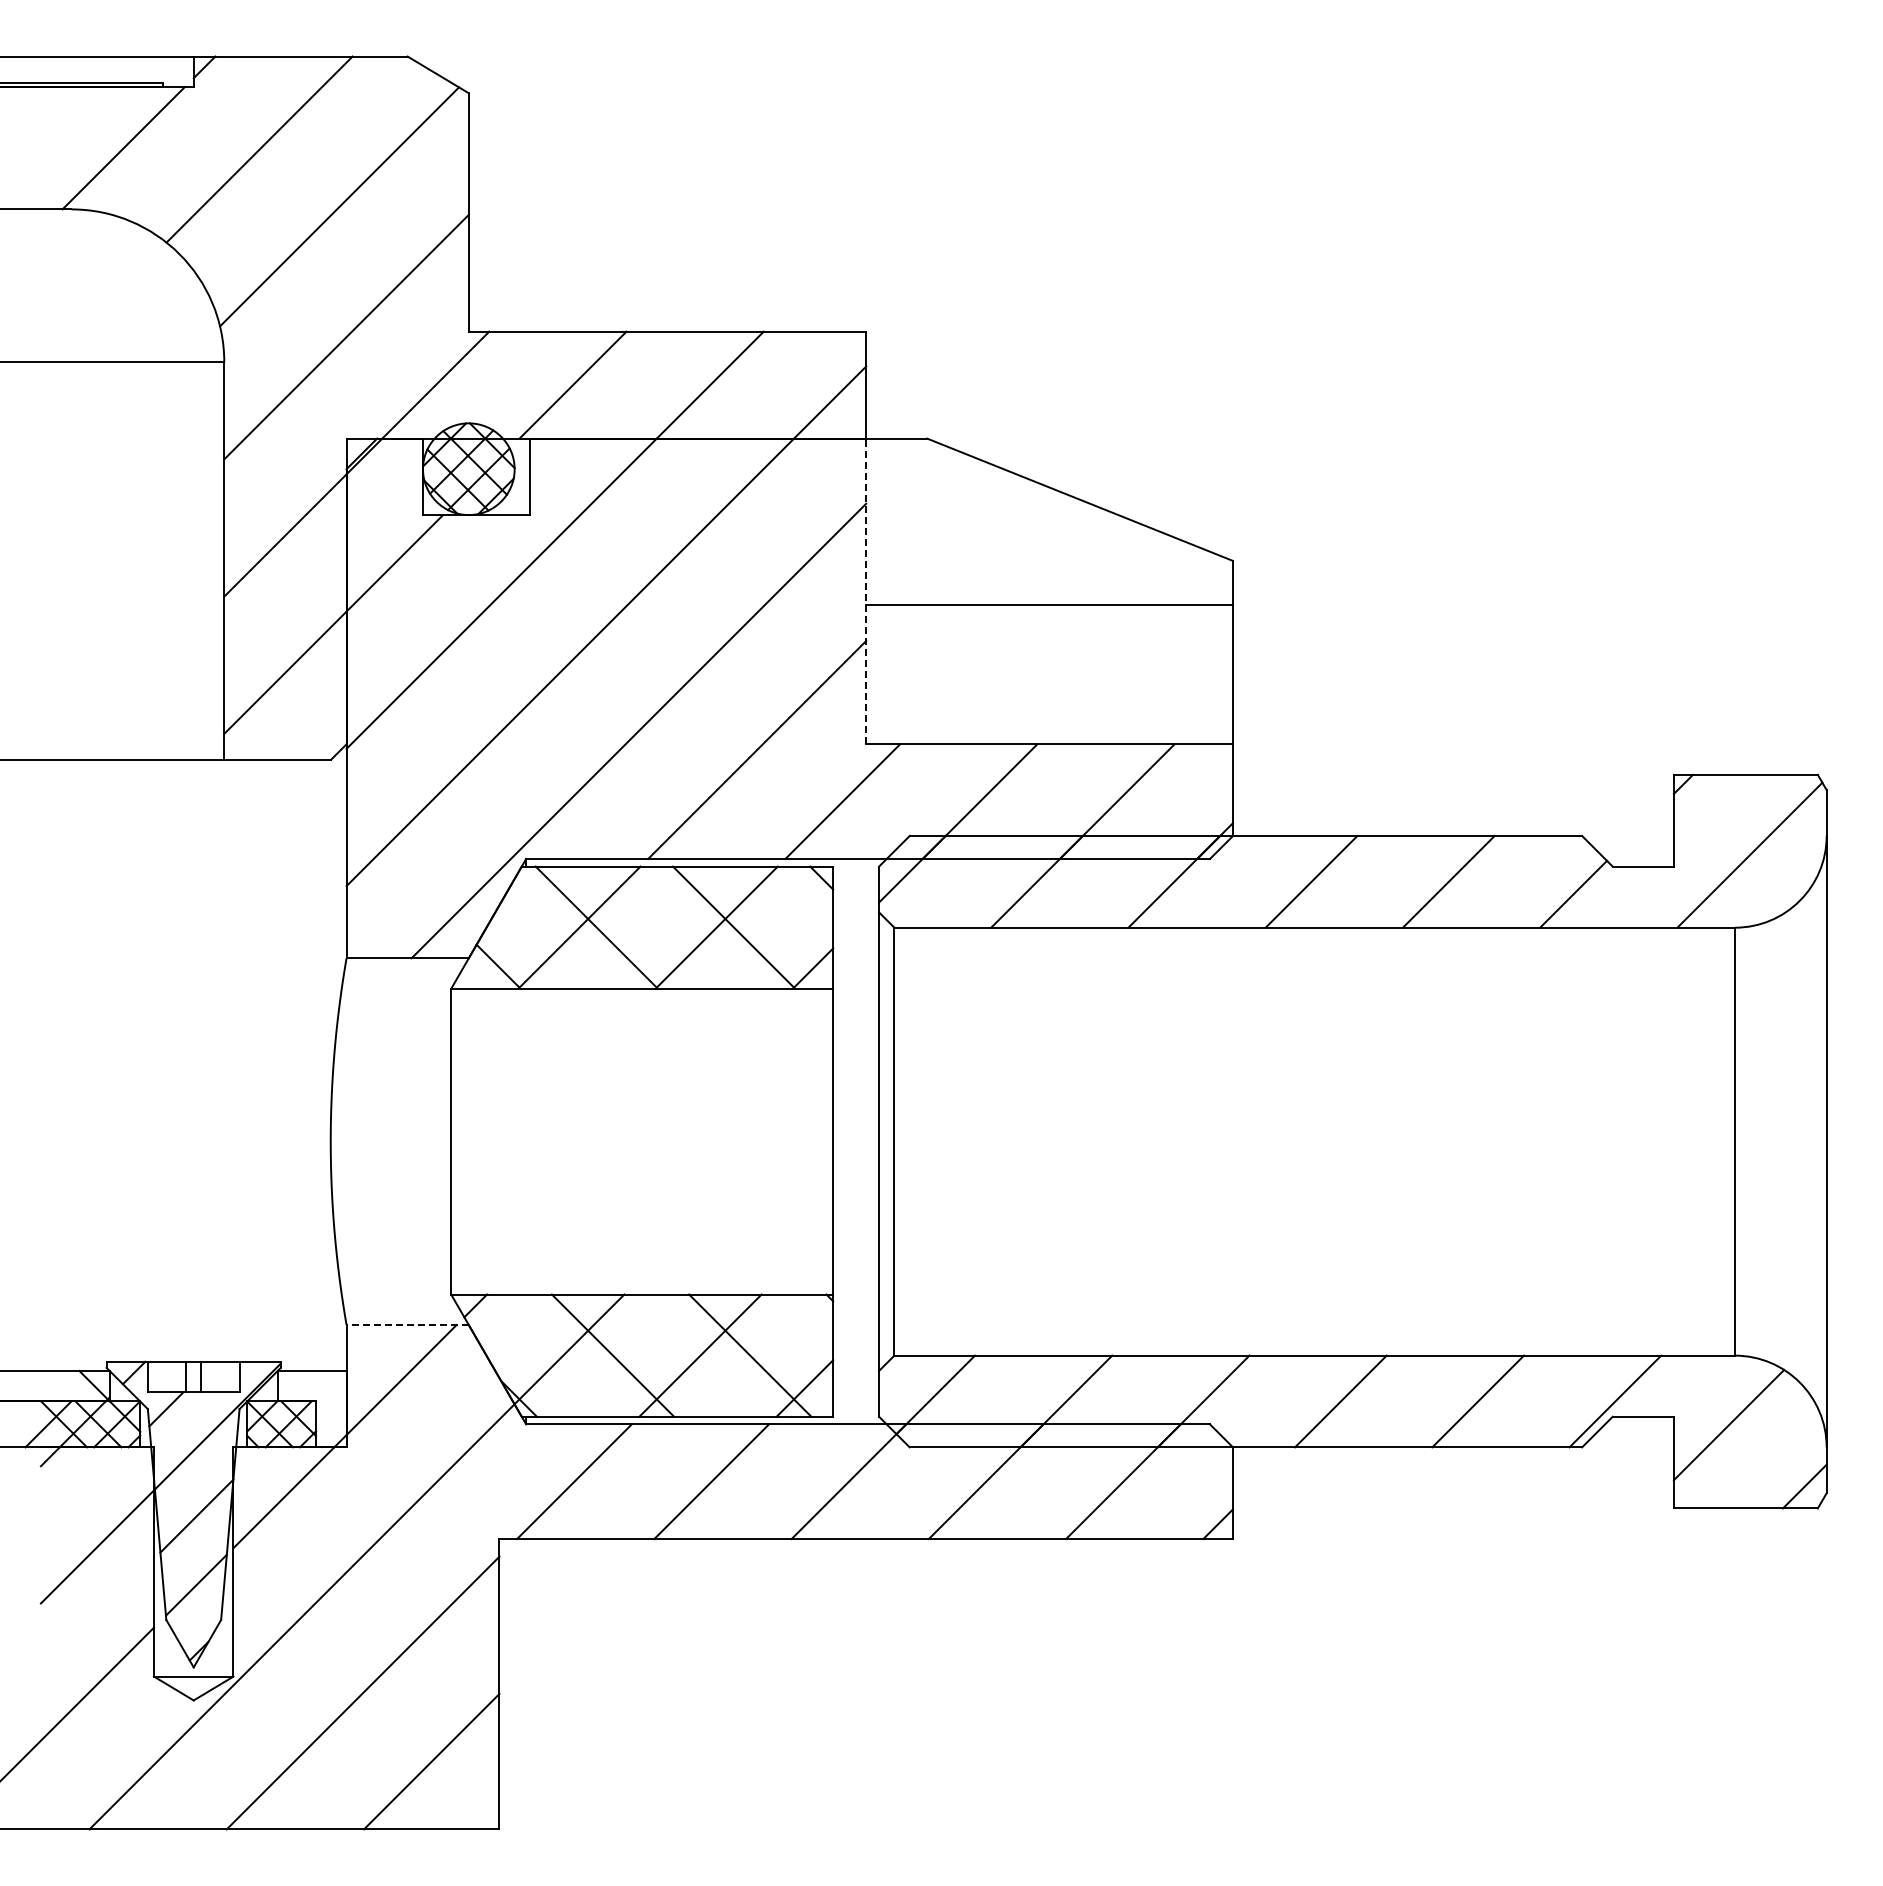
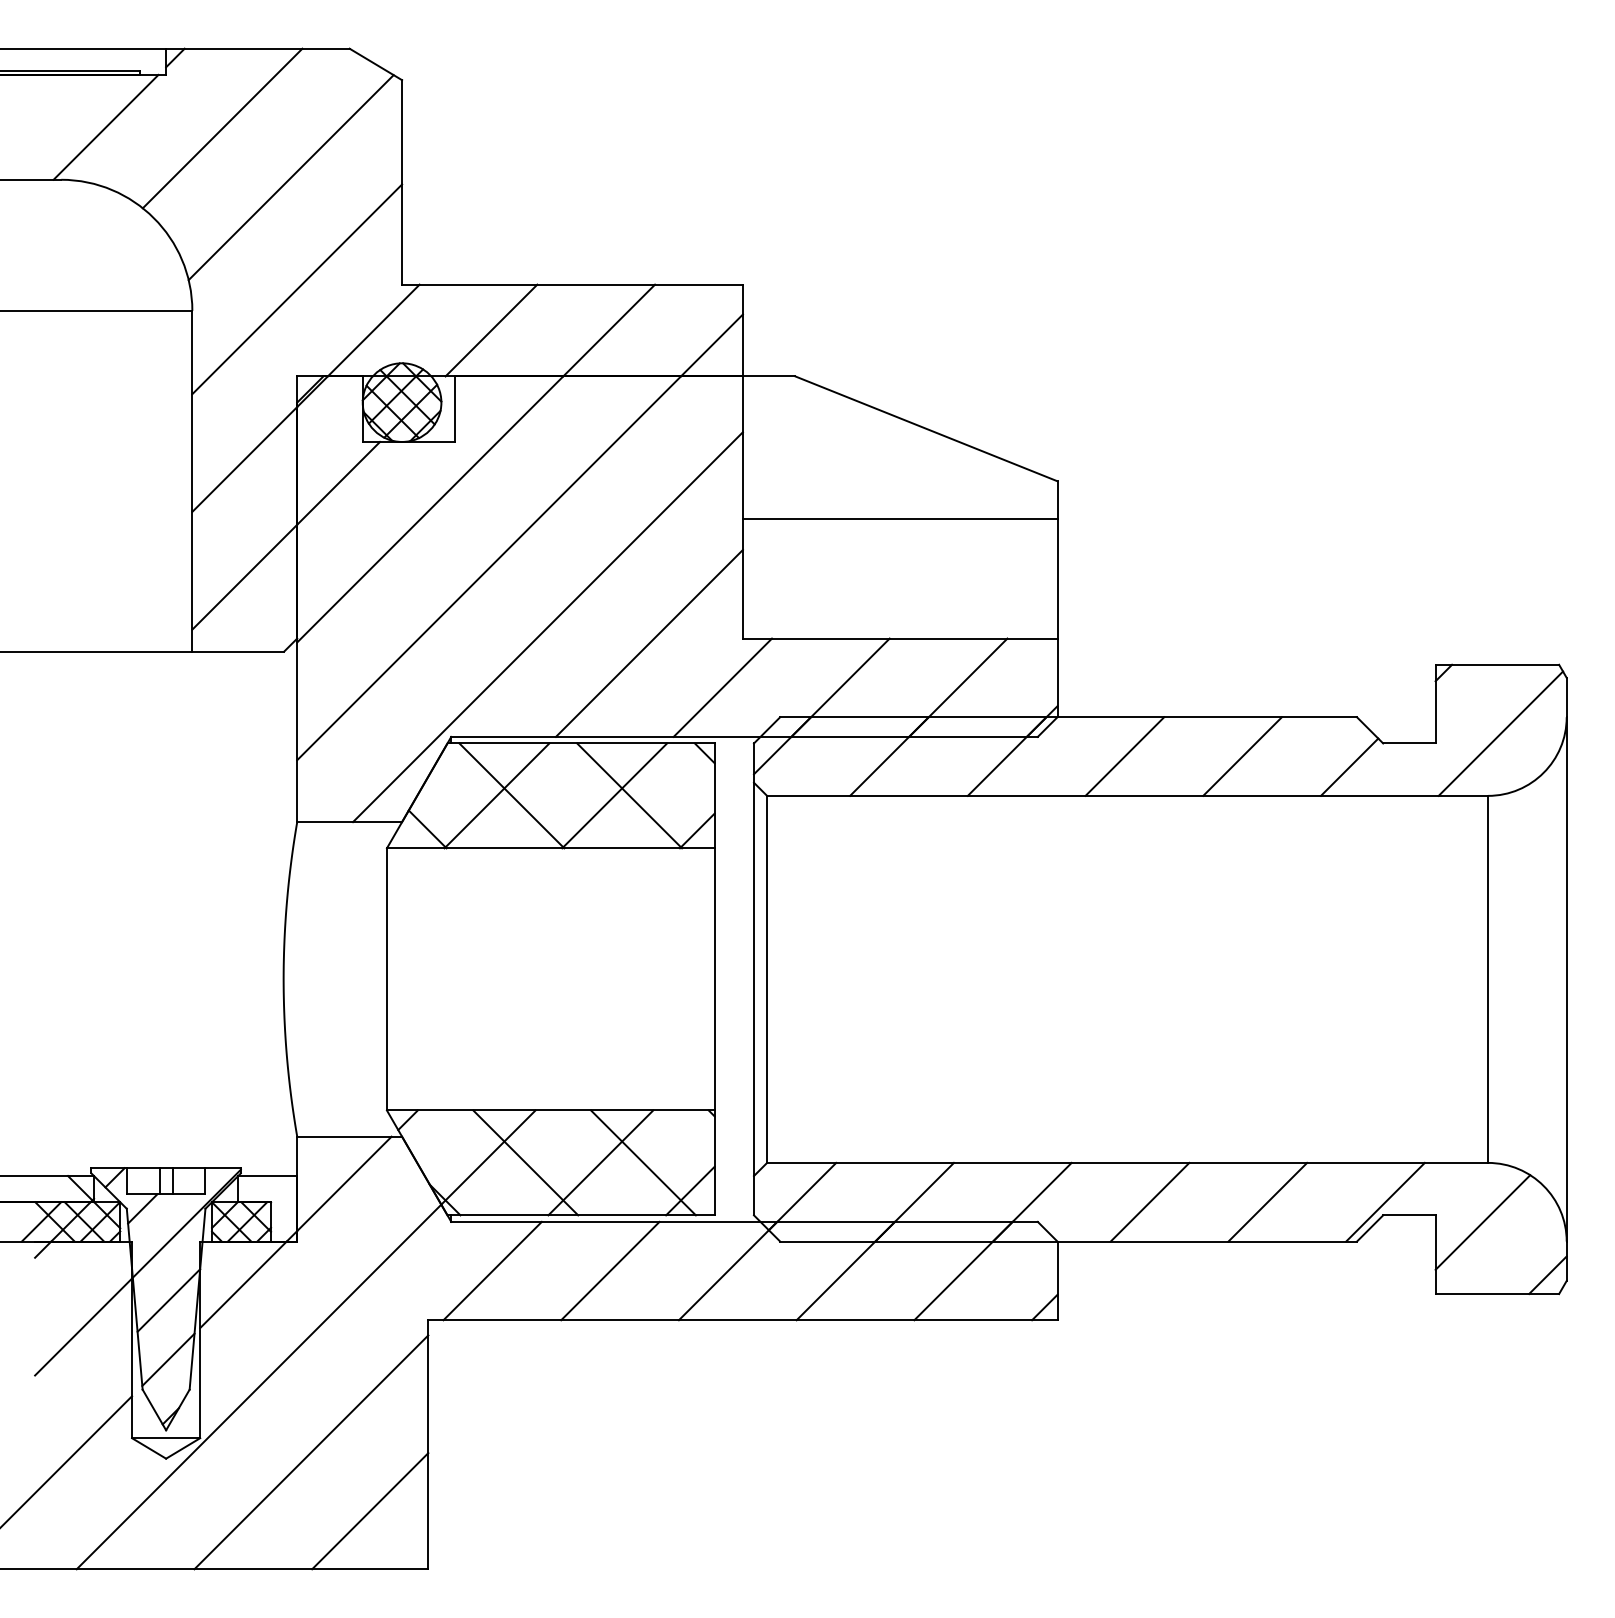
line: (866, 591) -> (743, 507), dashed -> solid
line: (407, 1325) -> (349, 1137), dashed -> solid

